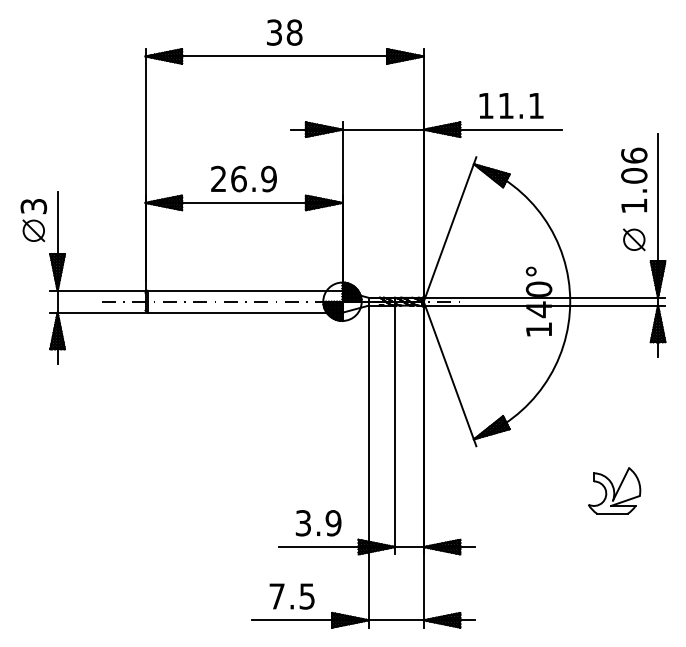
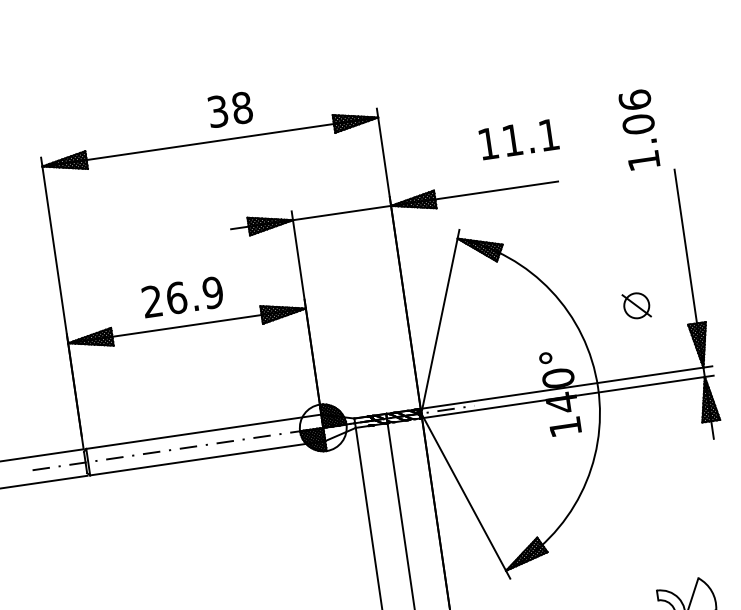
text: (284, 32) -> (230, 109), moved
text: (511, 105) -> (519, 138), moved
text: (634, 179) -> (639, 128), moved
part: (634, 239) -> (636, 305), moved

